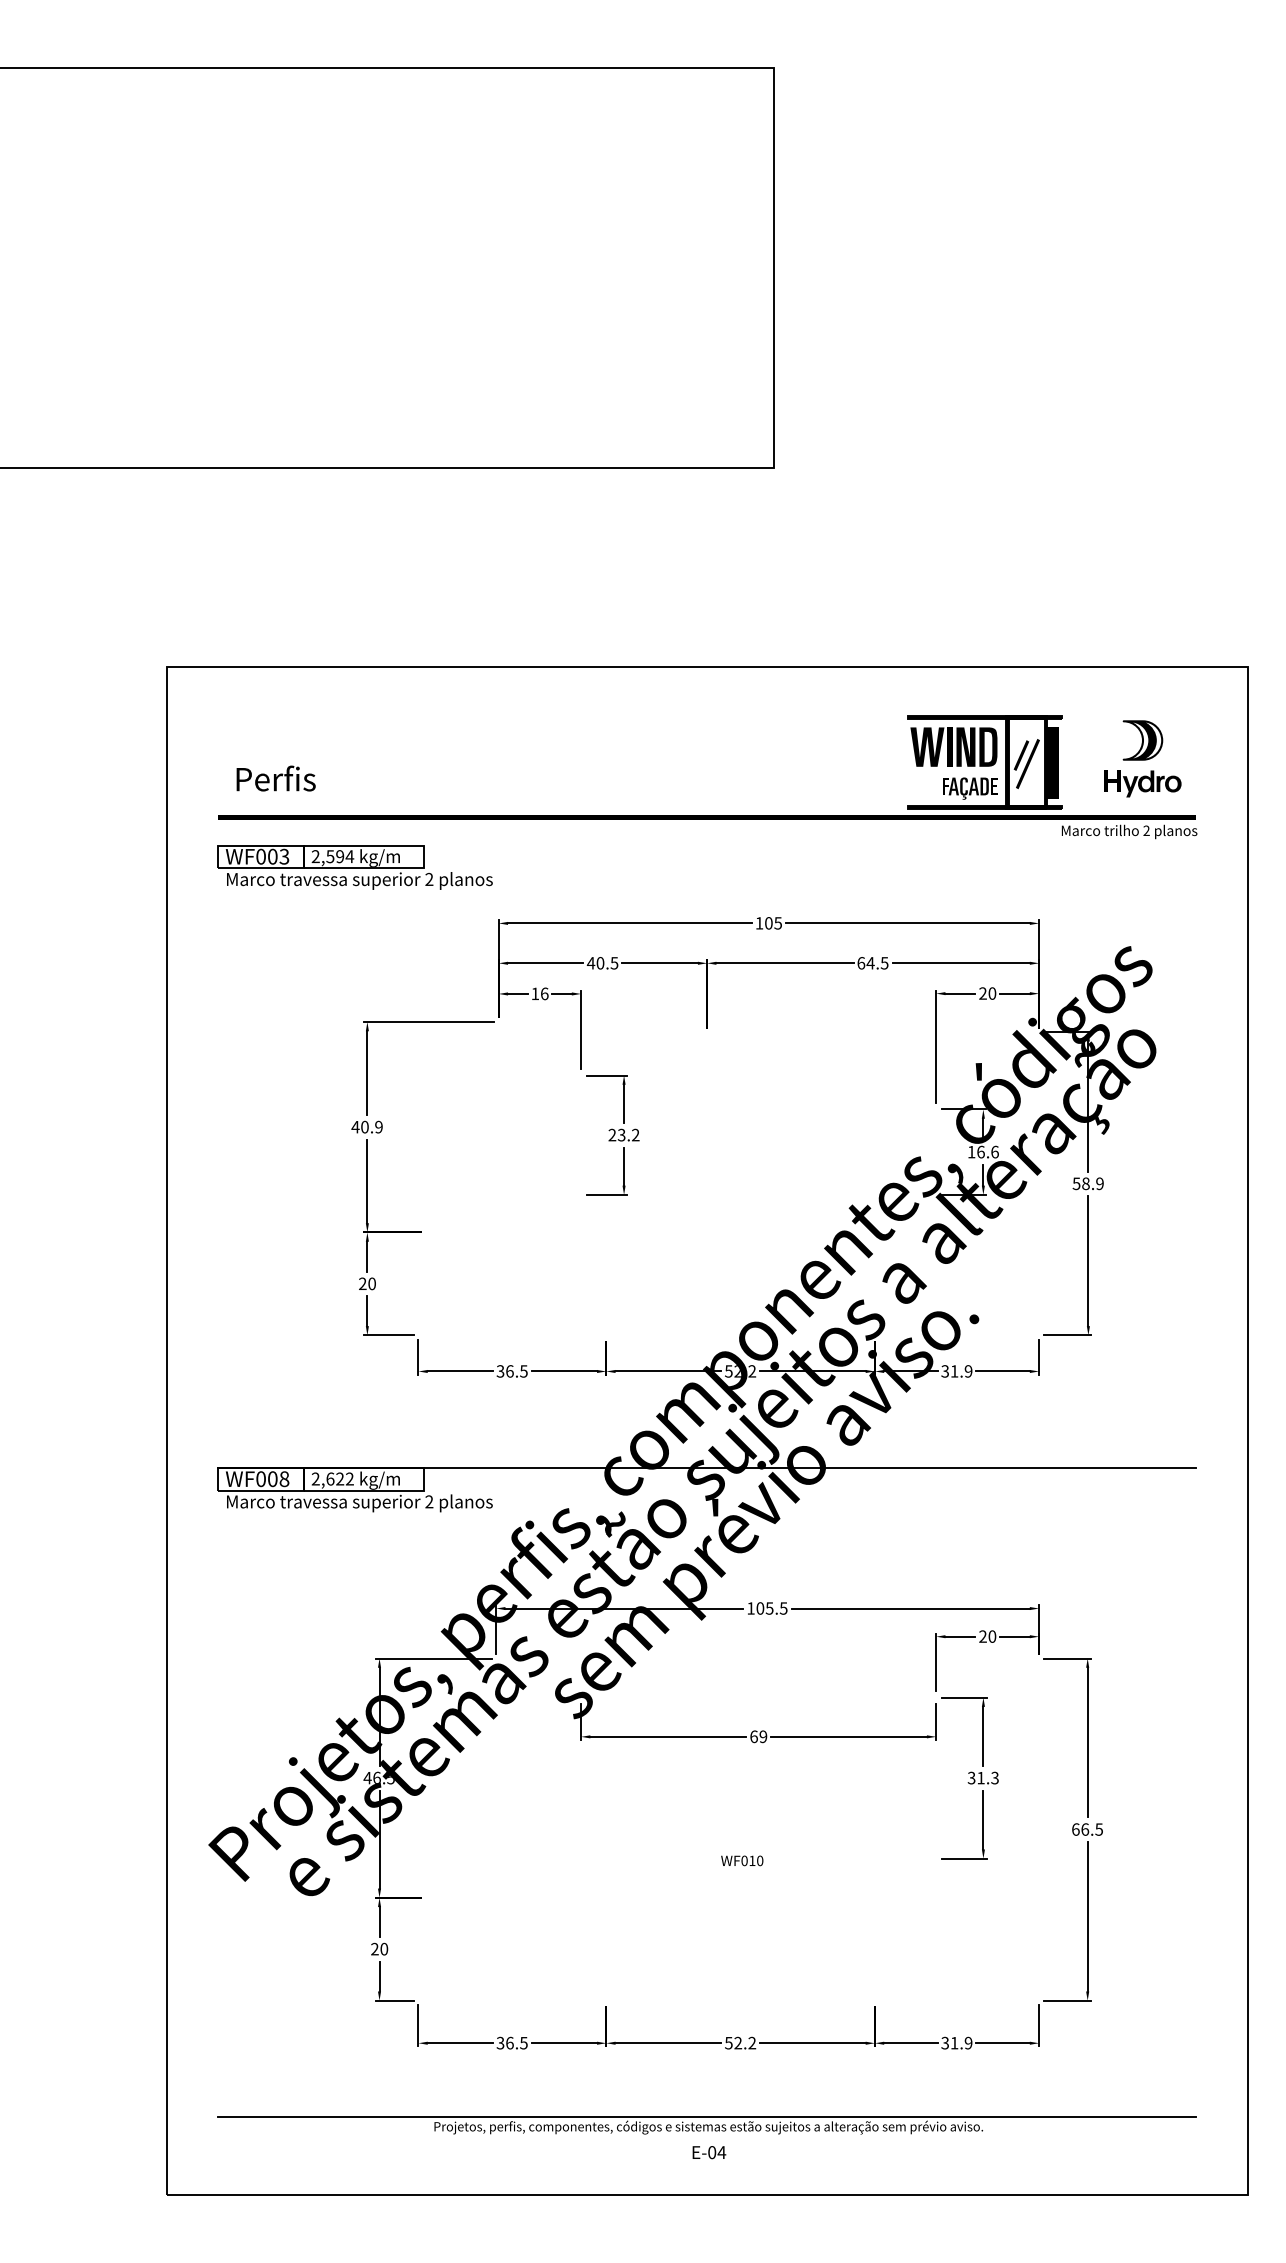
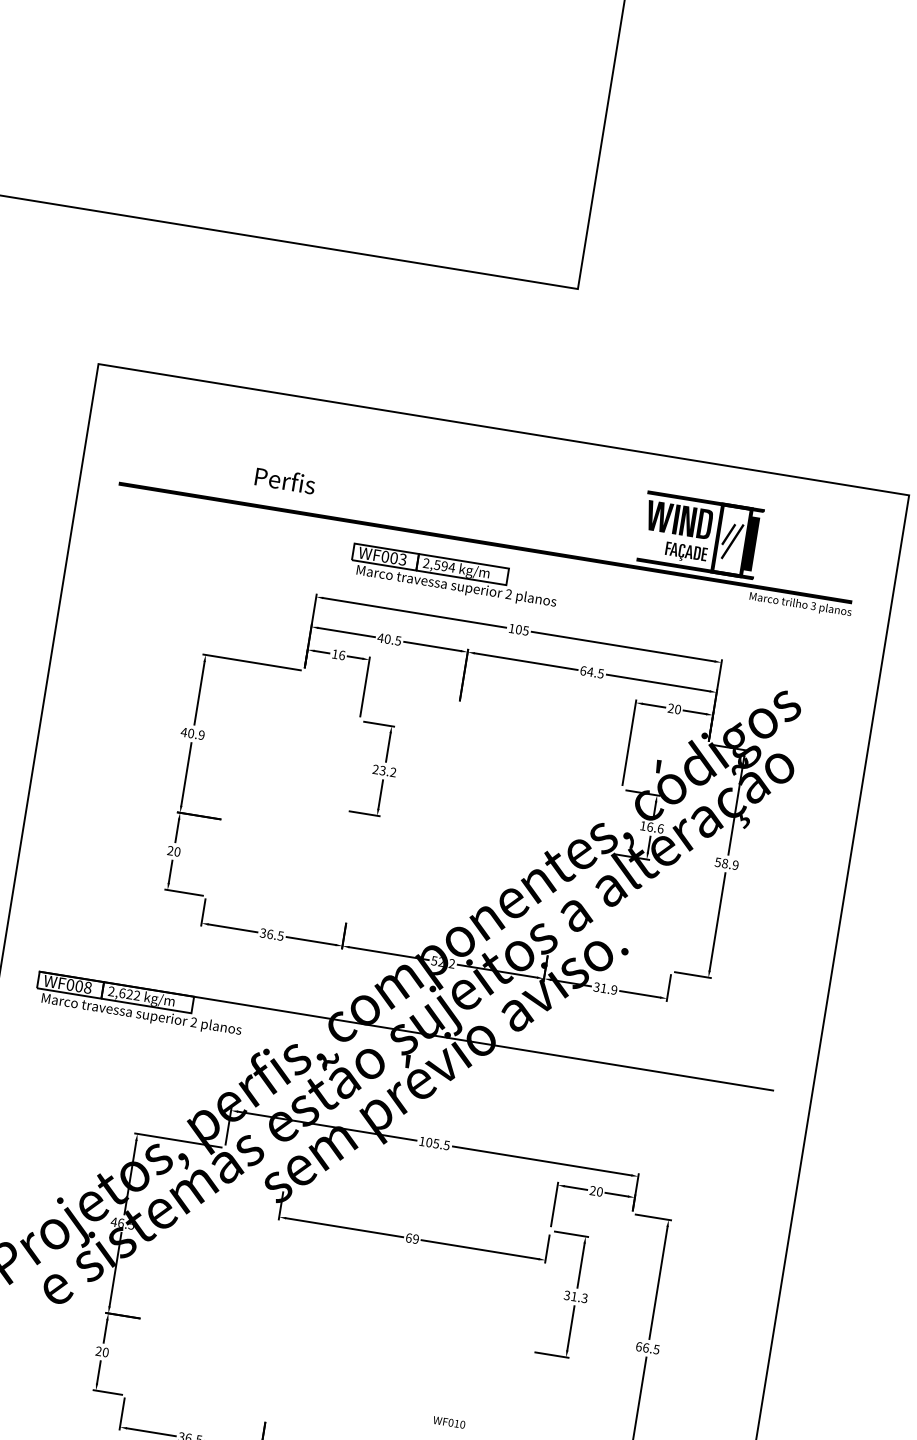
part: (1142, 758) -> (819, 551), removed
text: (275, 778) -> (284, 480), moved
text: (1146, 831) -> (813, 606), 2 -> 3
part: (354, 867) -> (454, 576), moved
text: (742, 1860) -> (449, 1422), moved

